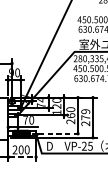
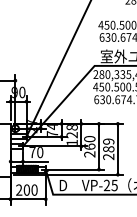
text: (57, 100) -> (72, 127), 120 -> 128
text: (85, 117) -> (108, 149), 279 -> 289
line: (61, 133) -> (77, 169), dashed -> solid
line: (22, 157) -> (28, 199), dashed -> solid

